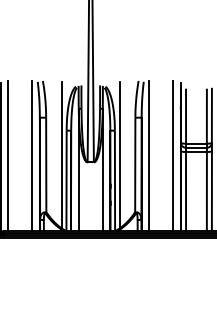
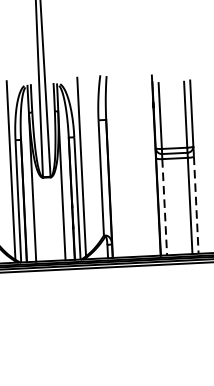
line: (149, 155) -> (118, 165), removed
line: (173, 155) -> (147, 164), removed
line: (186, 191) -> (165, 207), solid -> dashed
line: (211, 191) -> (195, 205), solid -> dashed

